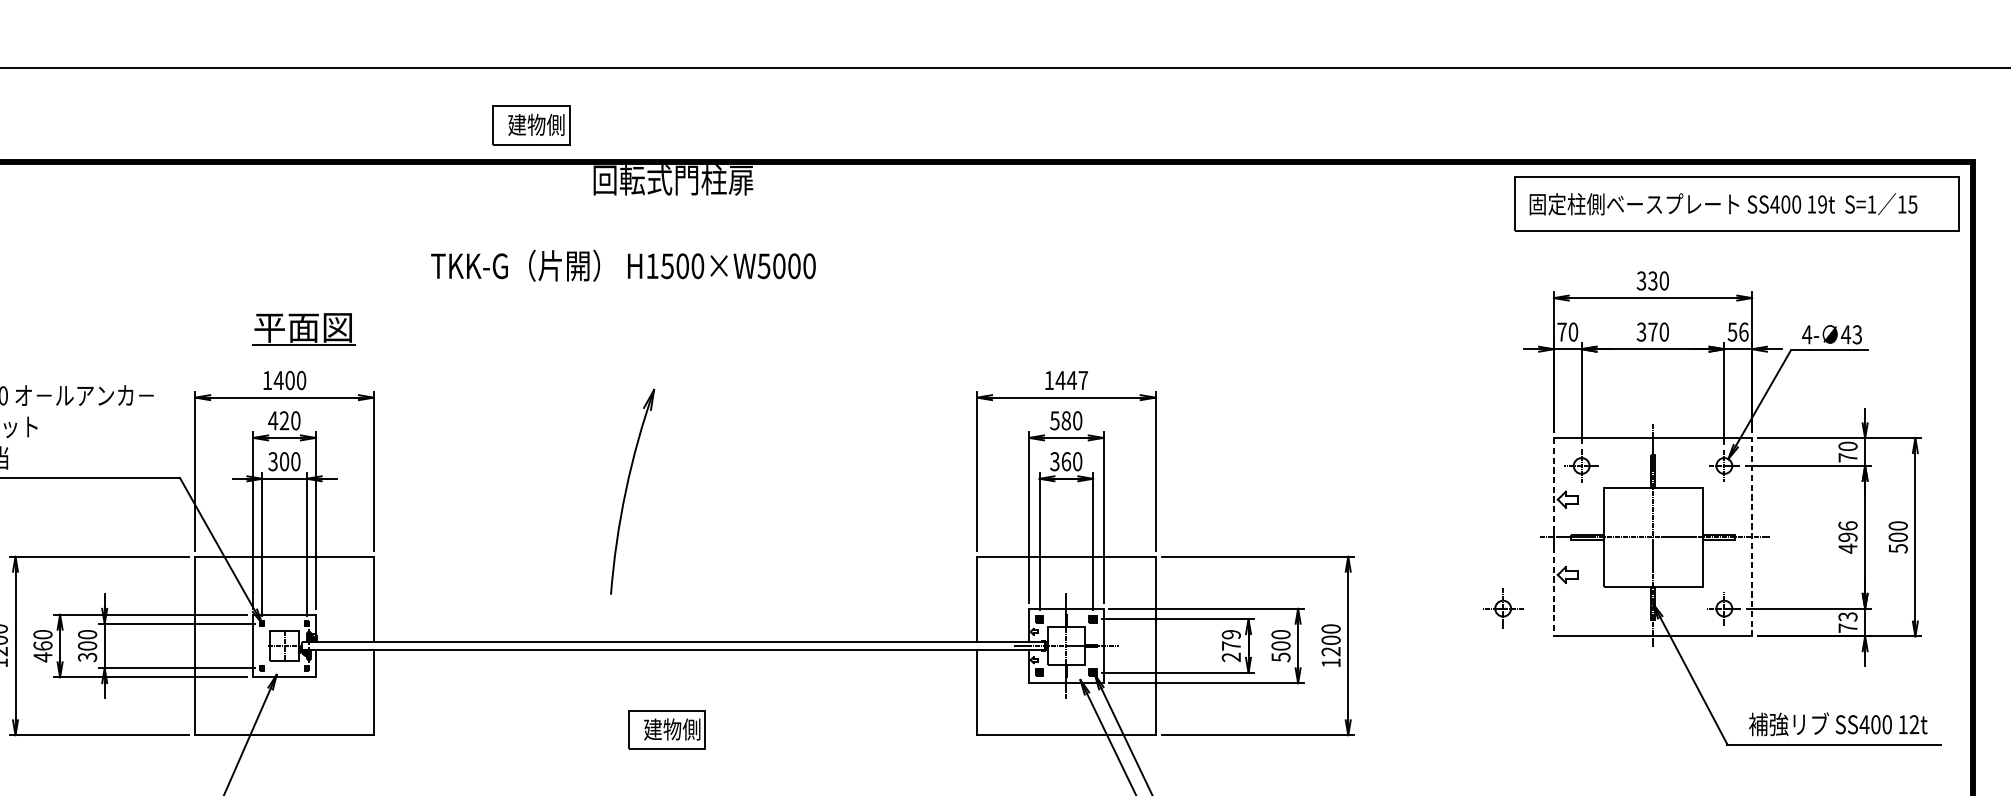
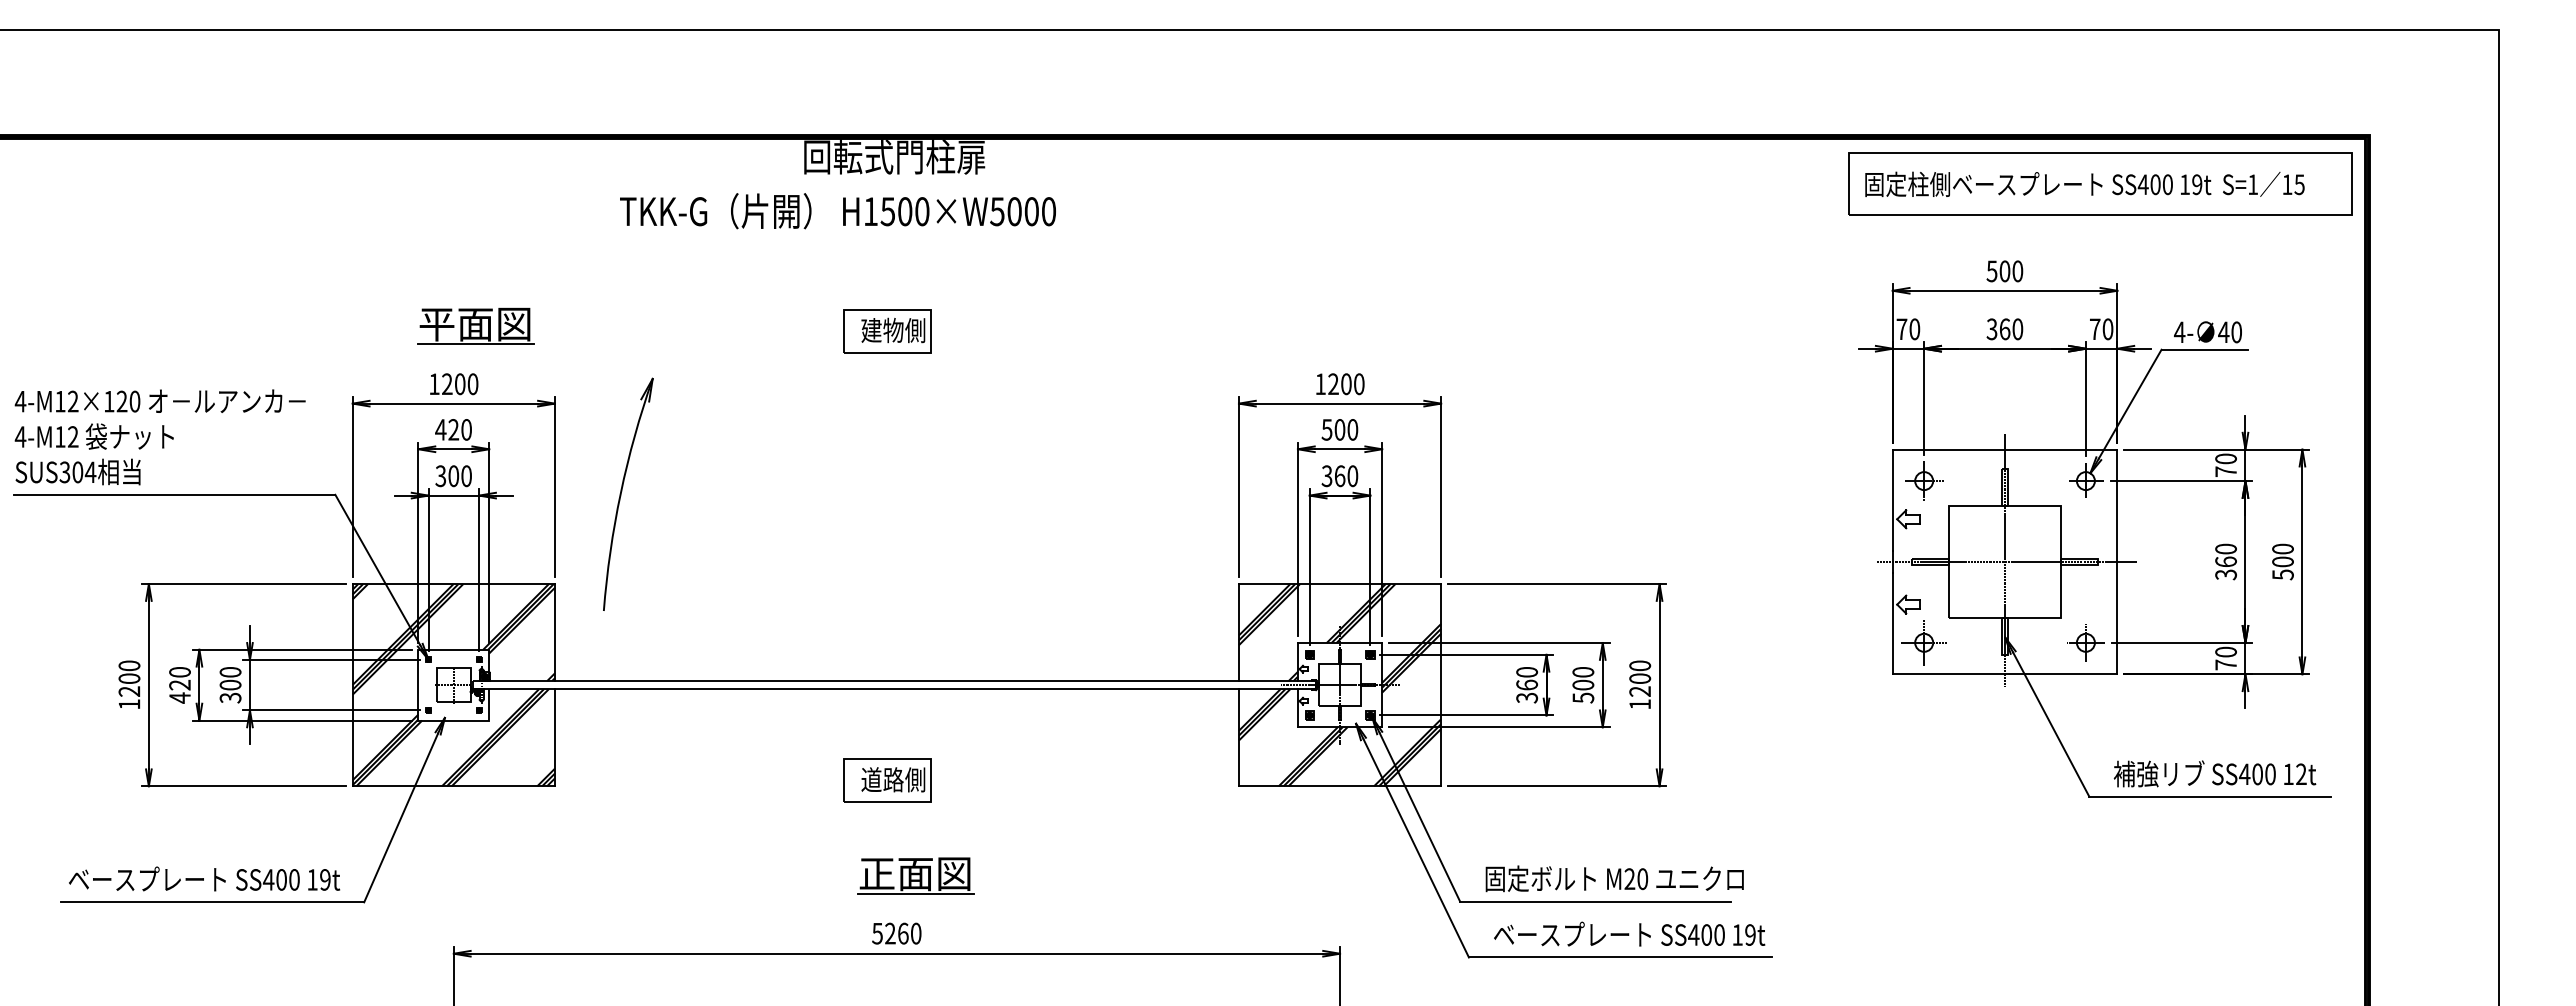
part: (531, 125) -> (887, 331), moved
text: (623, 266) -> (837, 211), moved
text: (1647, 281) -> (1998, 271), 330 -> 500
text: (1652, 332) -> (2004, 329), 370 -> 360
text: (1738, 332) -> (2101, 329), 56 -> 70
text: (1857, 334) -> (2236, 332), 43 -> 40
text: (278, 379) -> (447, 383), 1400 -> 1200
text: (1071, 380) -> (1345, 384), 1447 -> 1200
text: (1065, 420) -> (1339, 429), 580 -> 500
line: (1553, 483) -> (1892, 500), dashed -> solid
part: (627, 489) -> (622, 491), moved
line: (1752, 536) -> (2117, 561), dashed -> solid
text: (1847, 536) -> (2225, 561), 496 -> 360
line: (1553, 591) -> (1892, 623), dashed -> solid
part: (1502, 608) -> (1923, 642), moved
text: (1847, 616) -> (2225, 651), 73 -> 70
text: (42, 645) -> (179, 684), 460 -> 420
hatch: (284, 646) -> (453, 685), added
hatch: (1065, 646) -> (1339, 685), added
text: (1231, 646) -> (1527, 685), 279 -> 360
text: (662, 729) -> (882, 779), 建物側 -> 道路側

